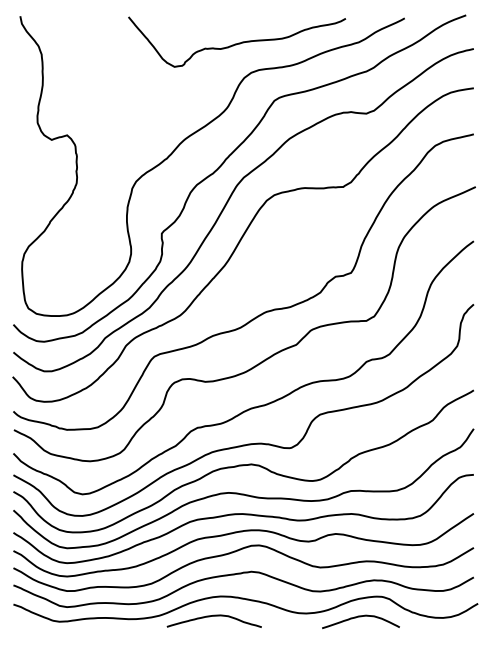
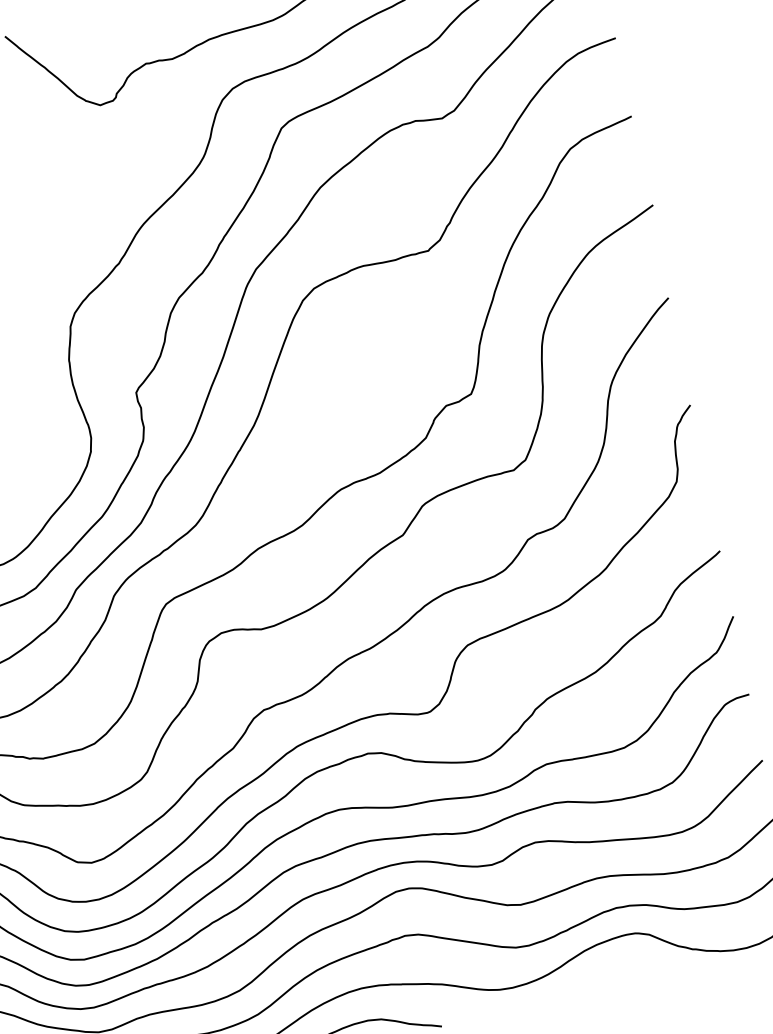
curve: (360, 617) -> (606, 975), removed

